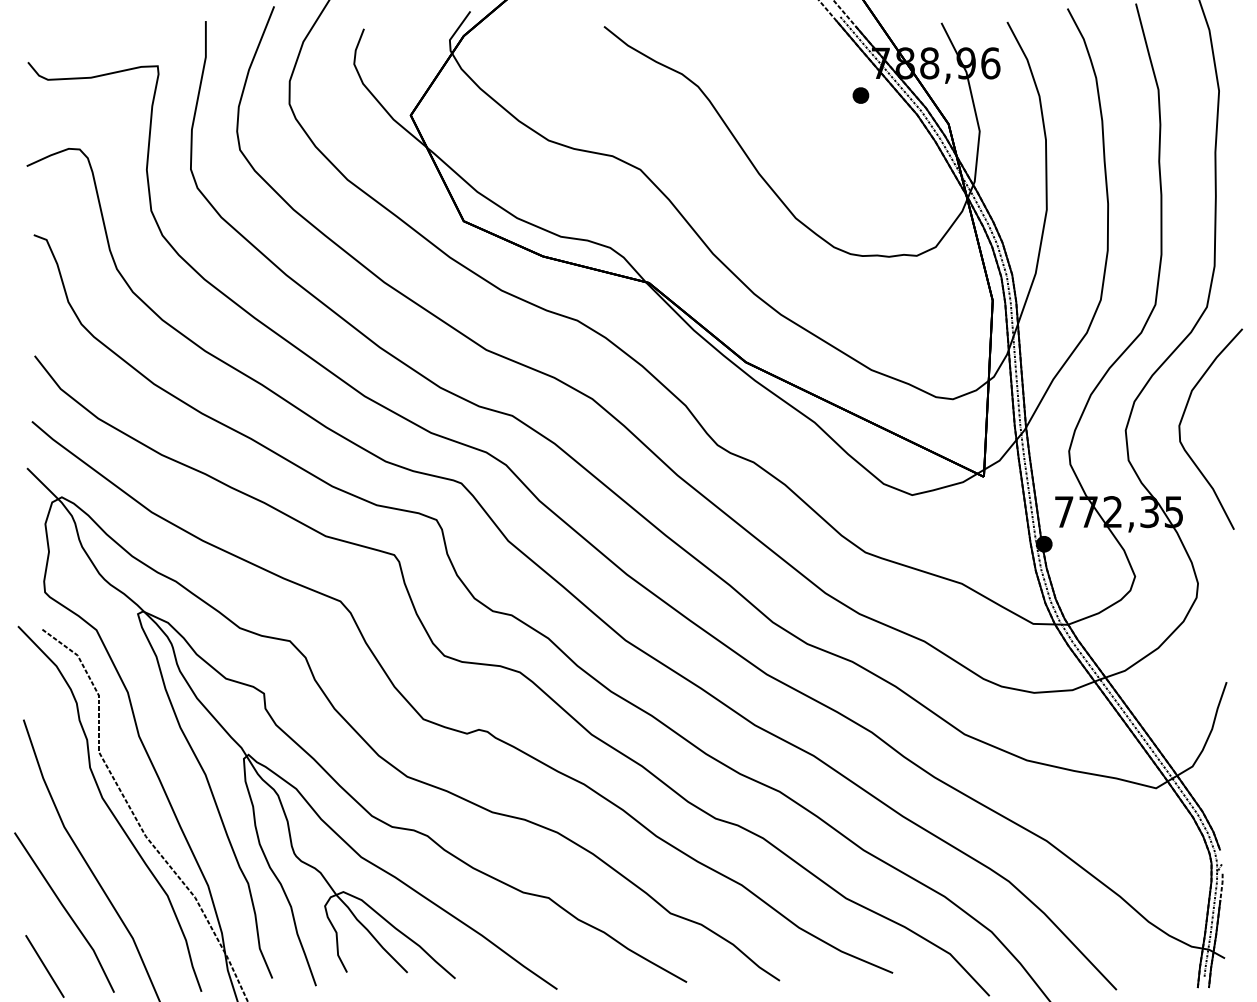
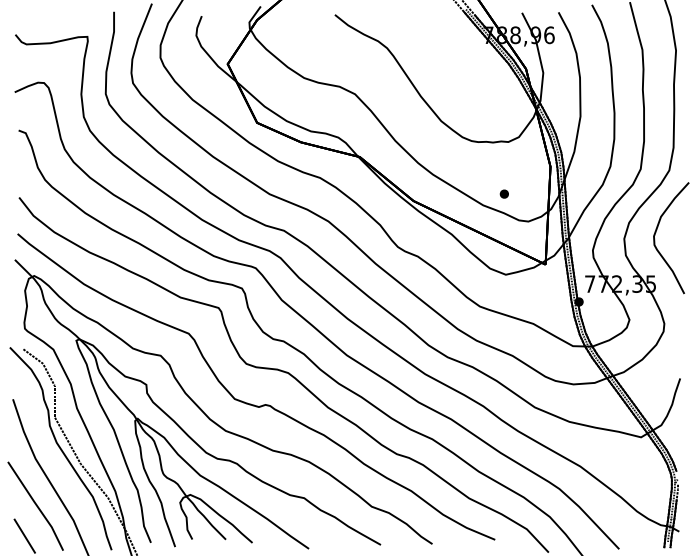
part: (859, 94) -> (503, 193), moved

